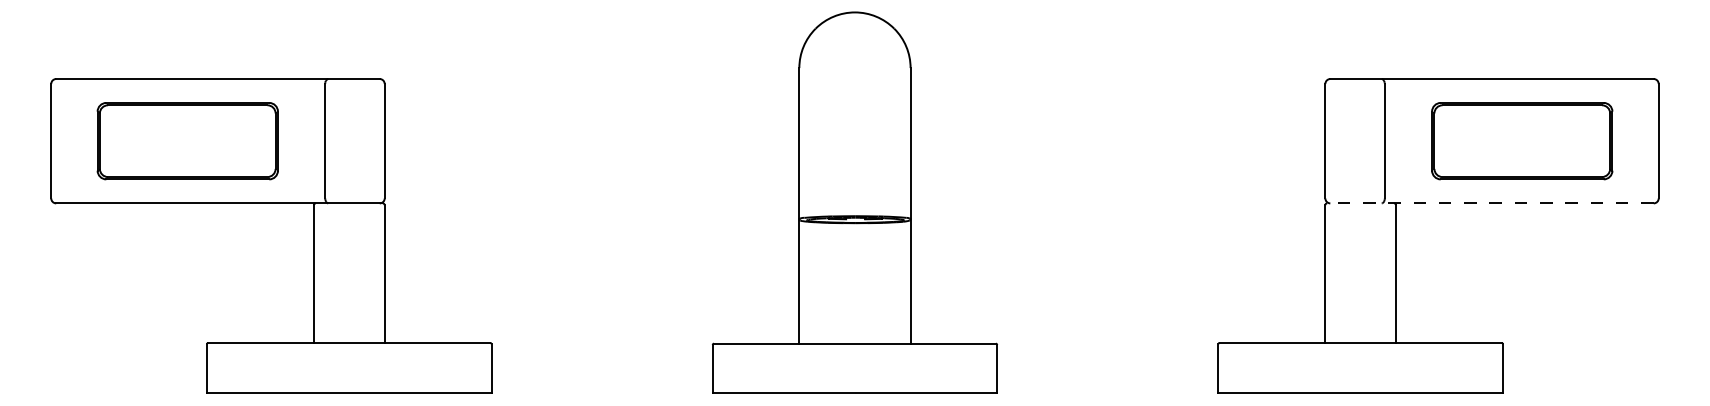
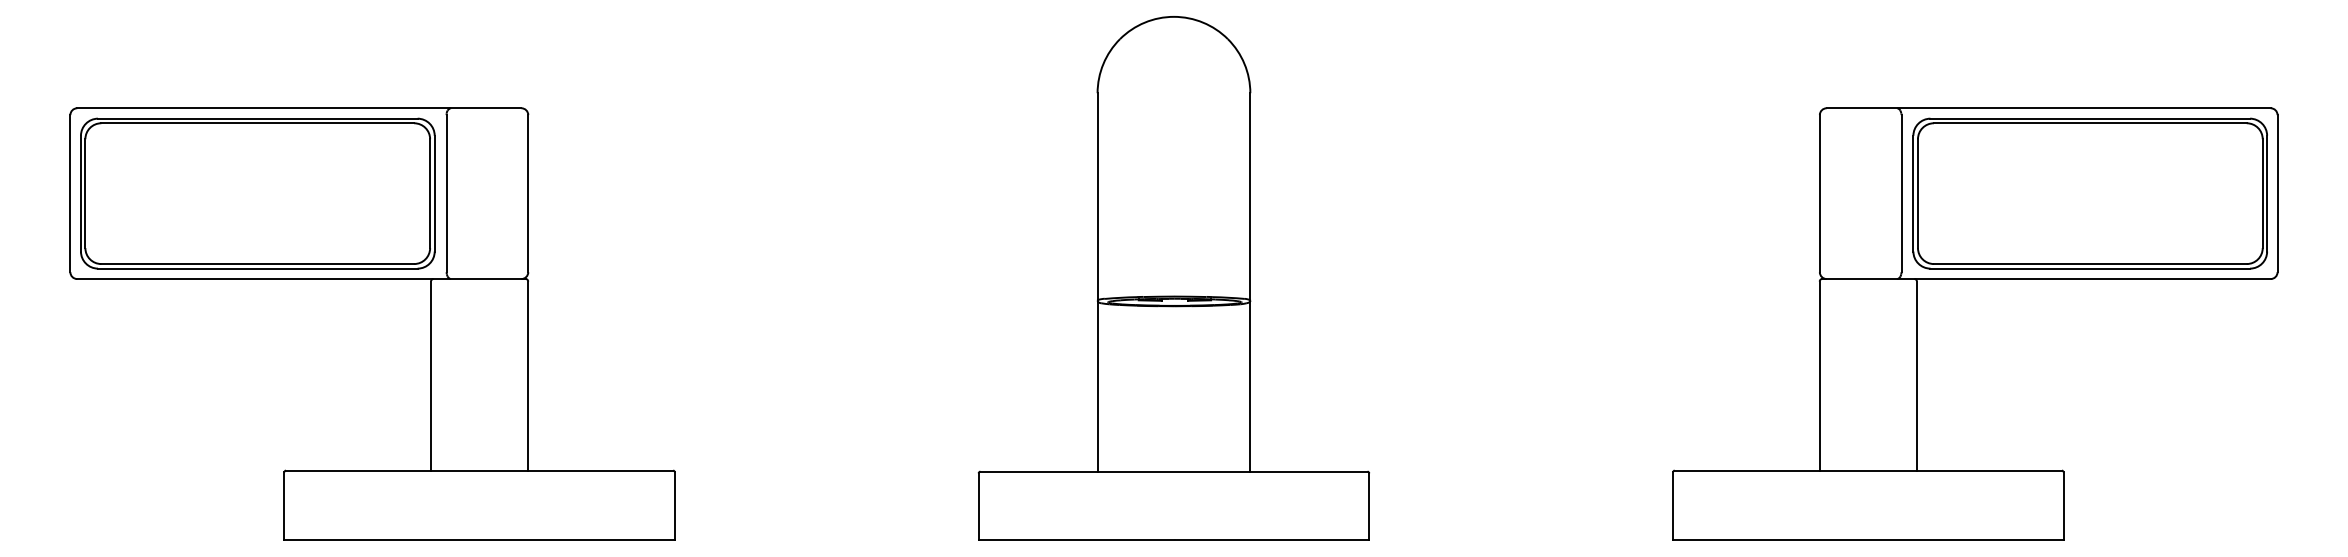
part: (187, 141) -> (257, 193), size x1.43
part: (1521, 141) -> (2089, 193), size x1.43
line: (1490, 203) -> (2046, 278), dashed -> solid

